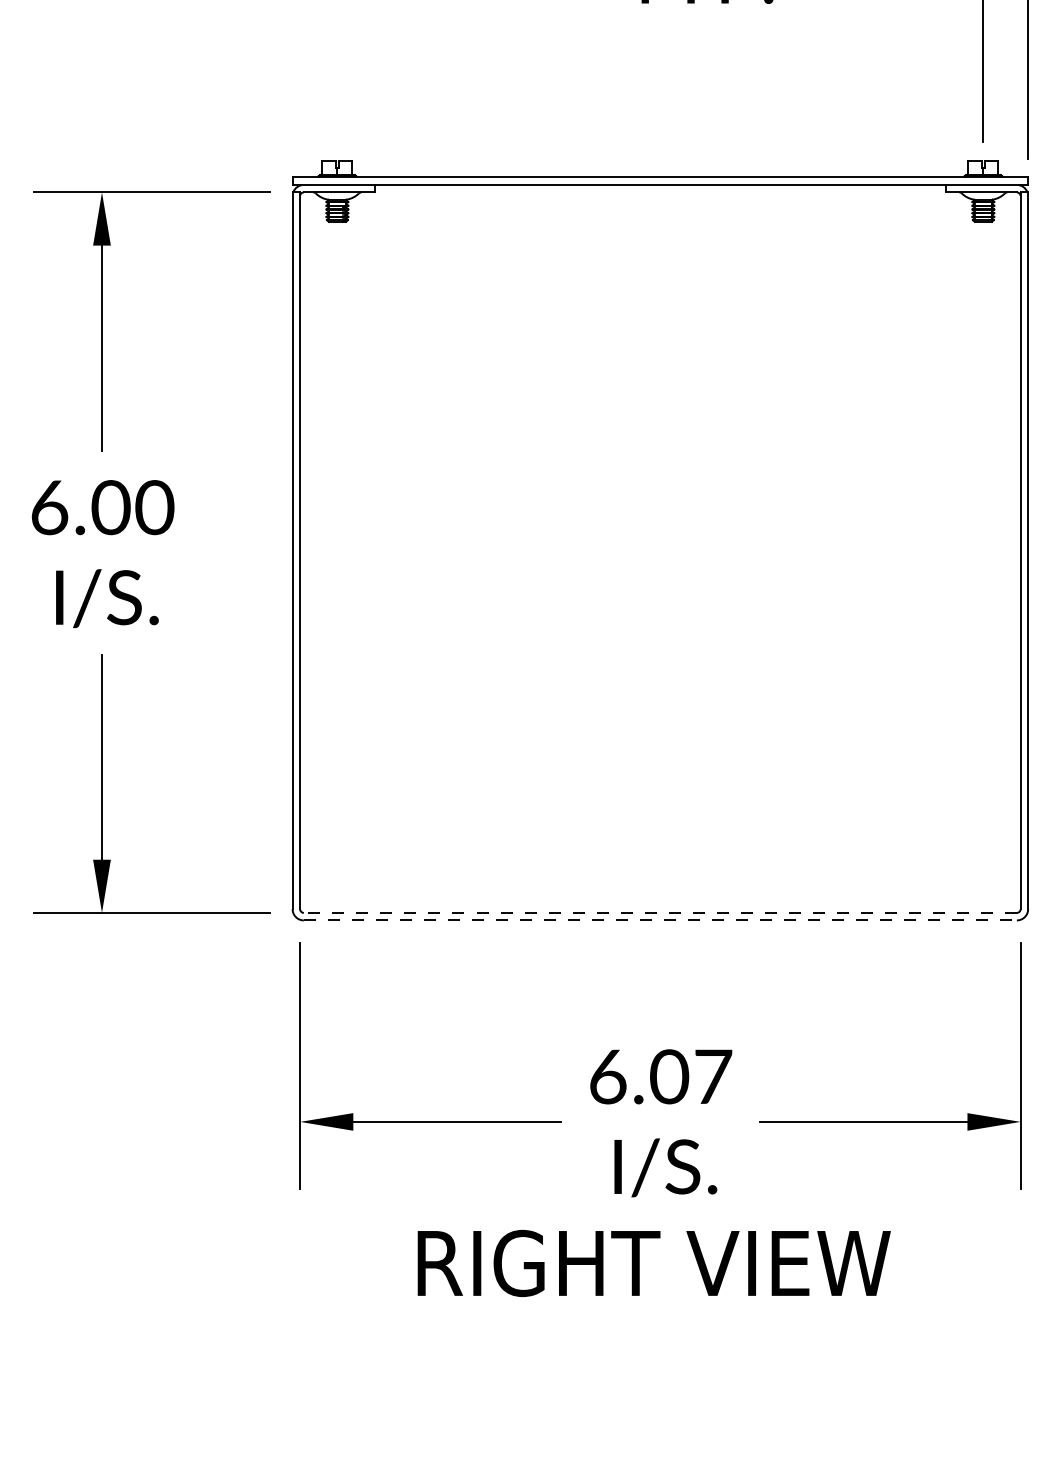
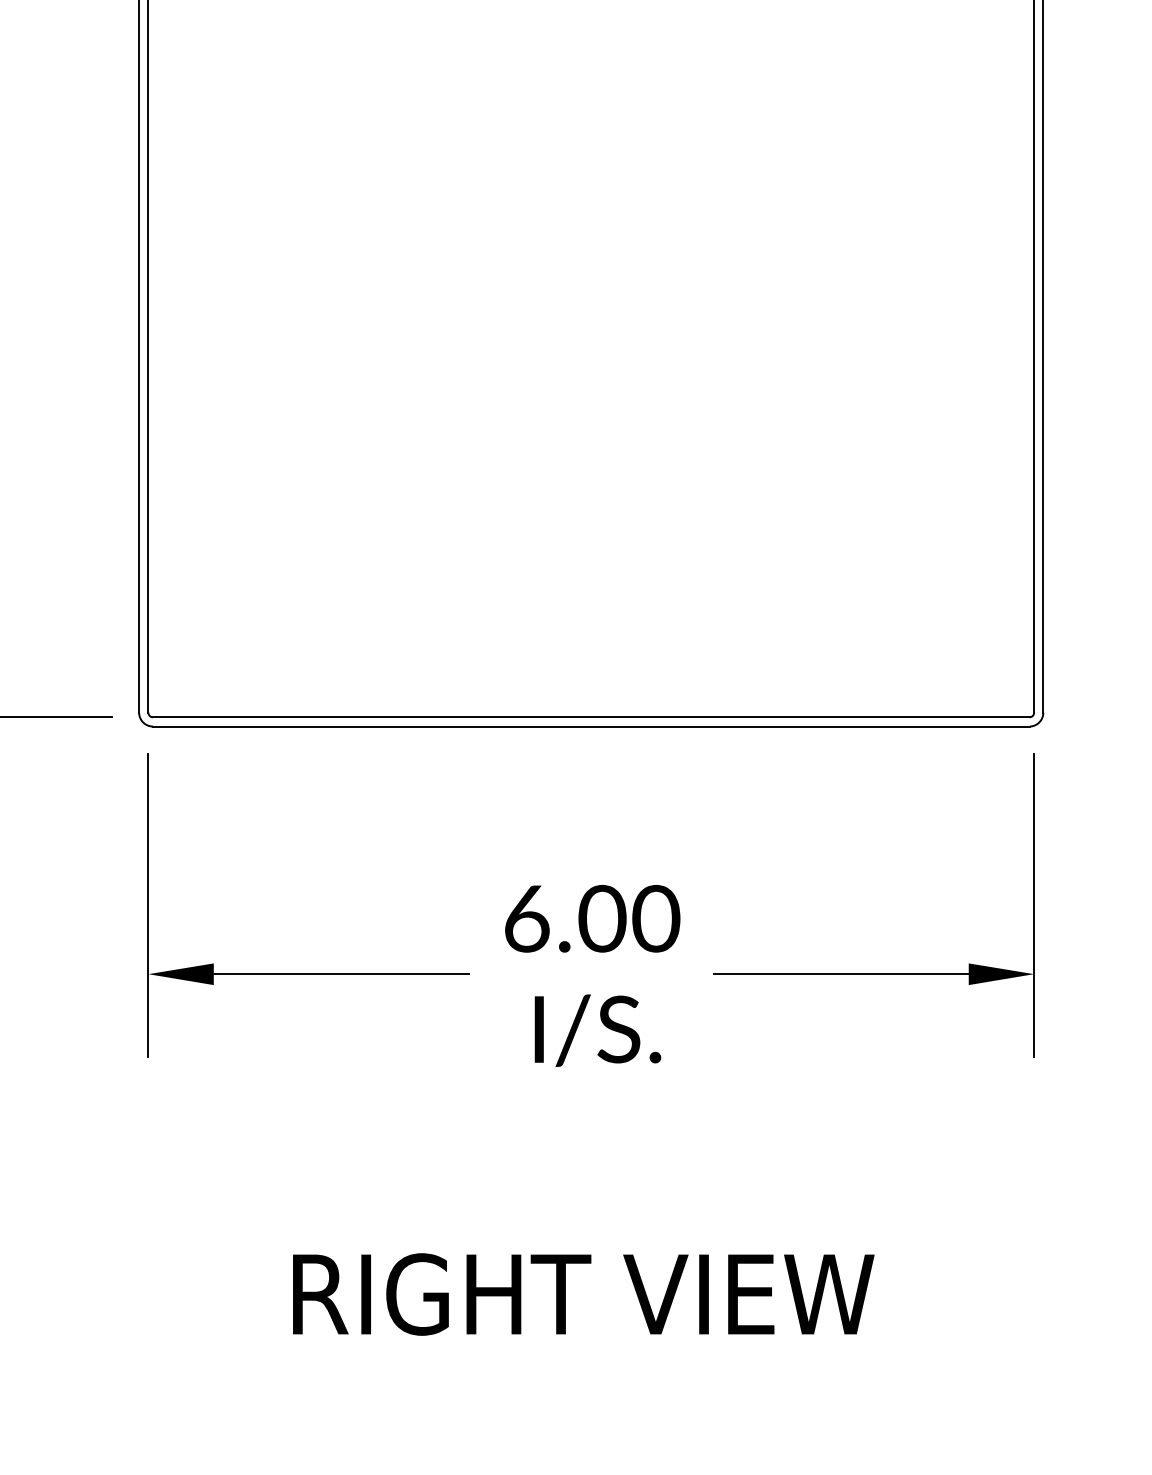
line: (660, 912) -> (591, 716), dashed -> solid
line: (660, 920) -> (591, 726), dashed -> solid
text: (712, 1076) -> (655, 918), 6.07 -> 6.00
text: (653, 1262) -> (582, 1293), moved

